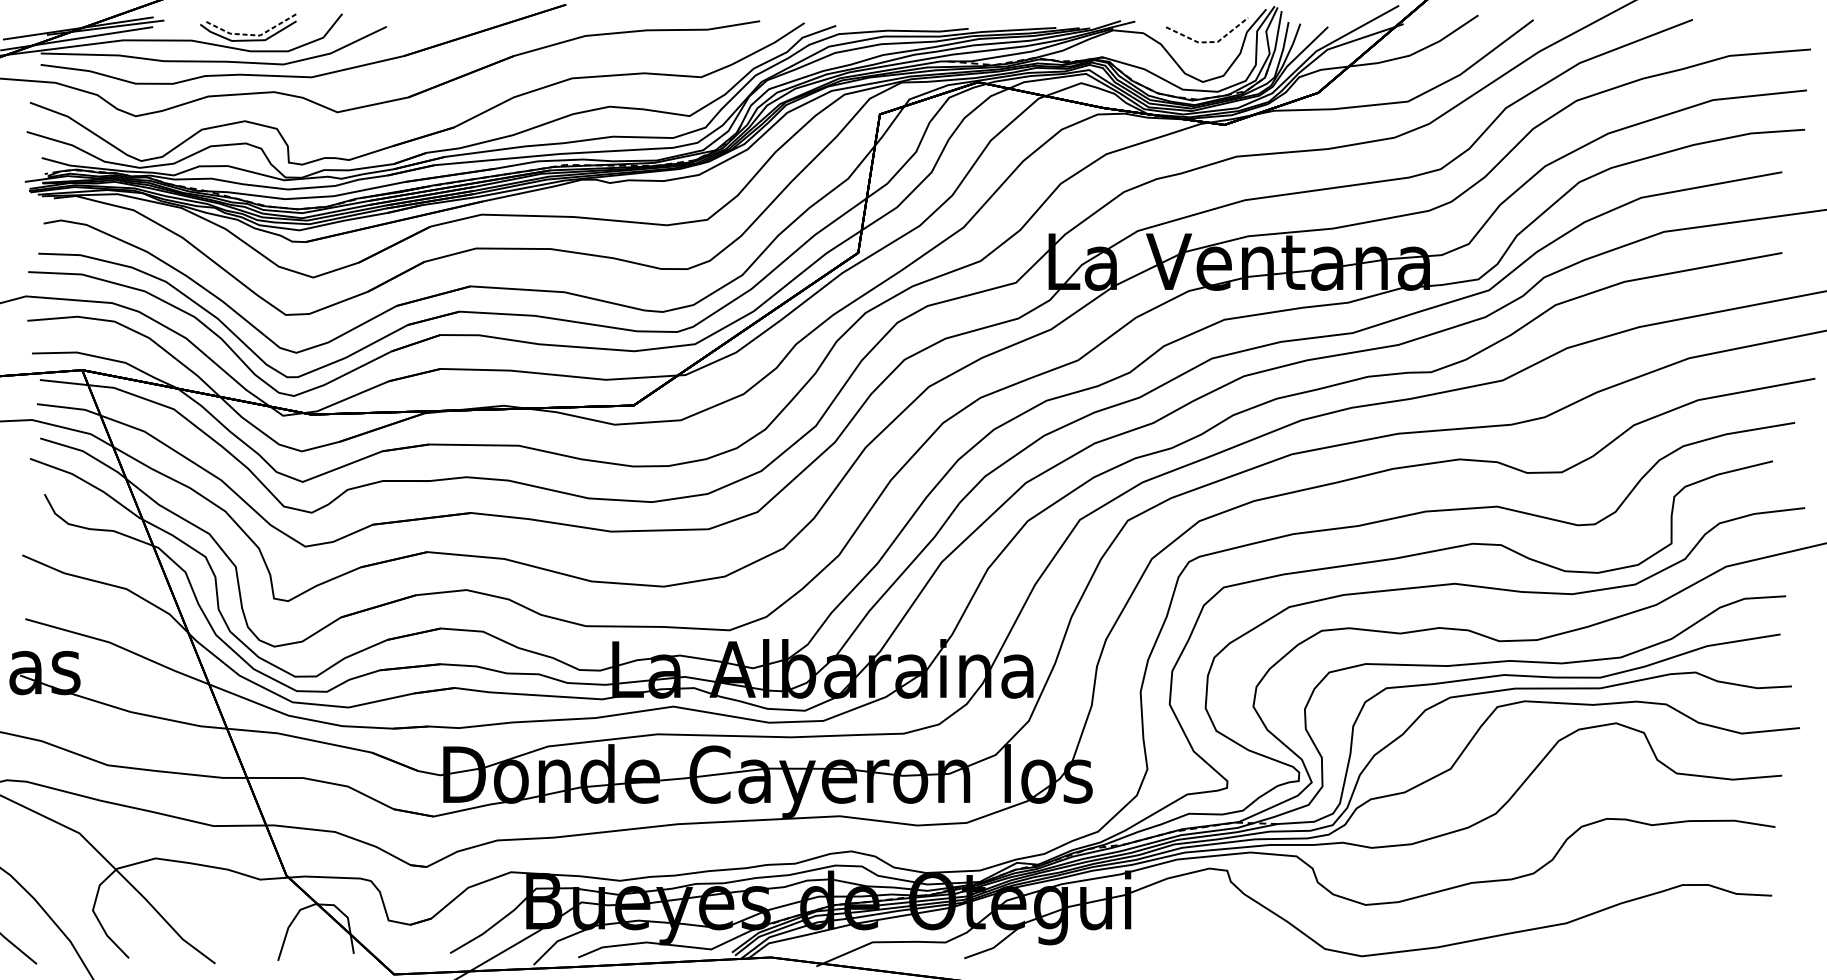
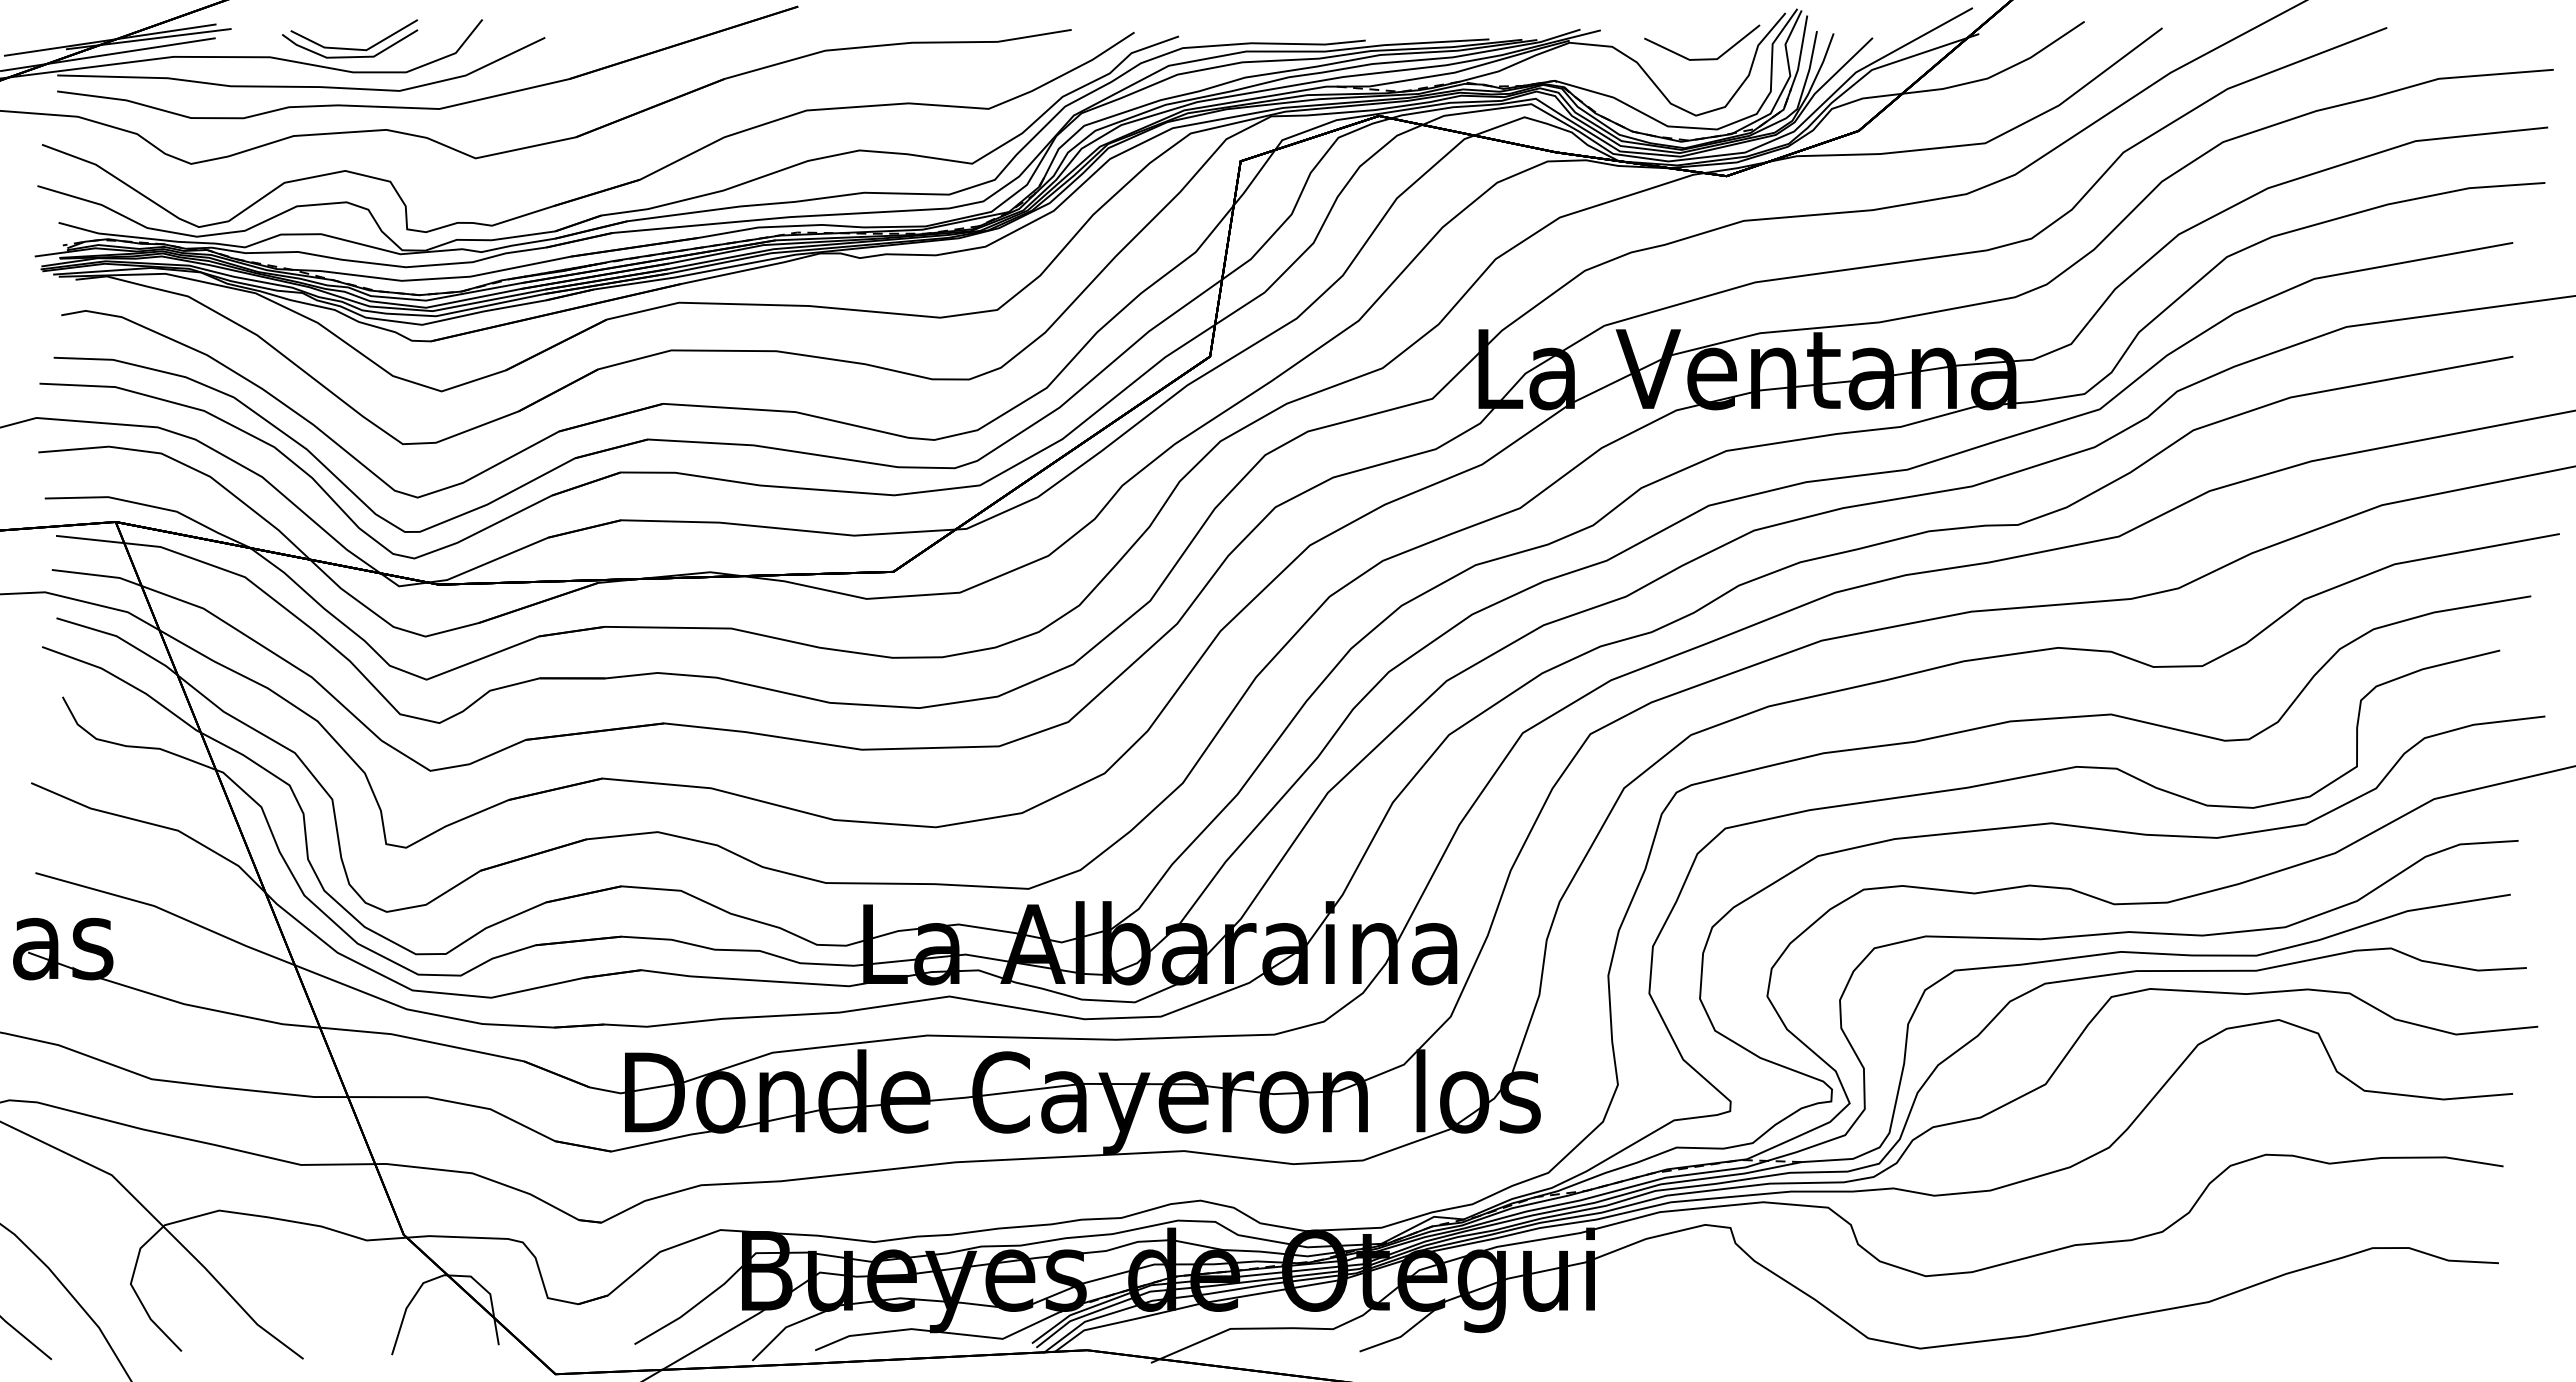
line: (252, 35) -> (356, 49), dashed -> solid
line: (1209, 42) -> (1705, 59), dashed -> solid

